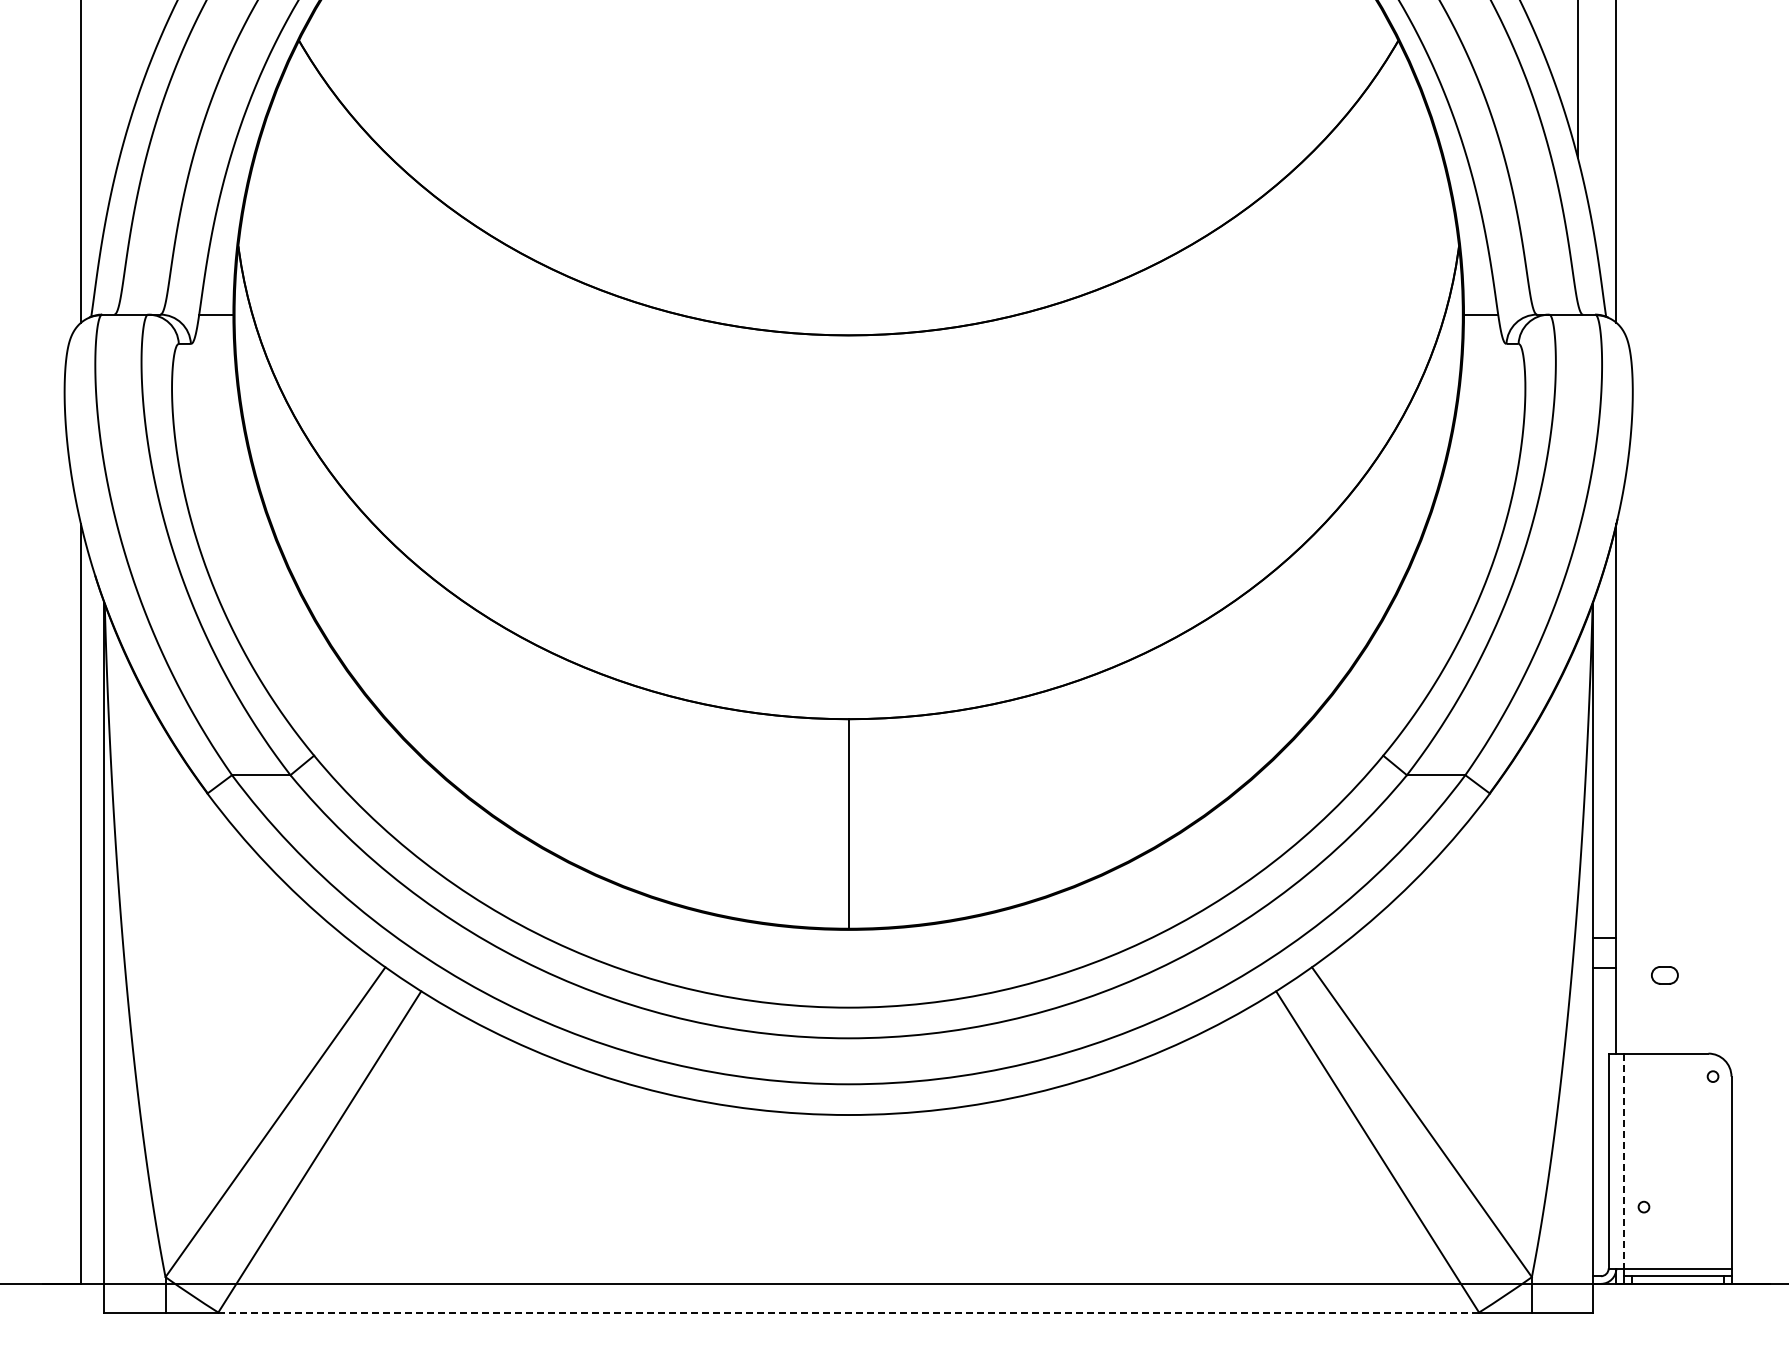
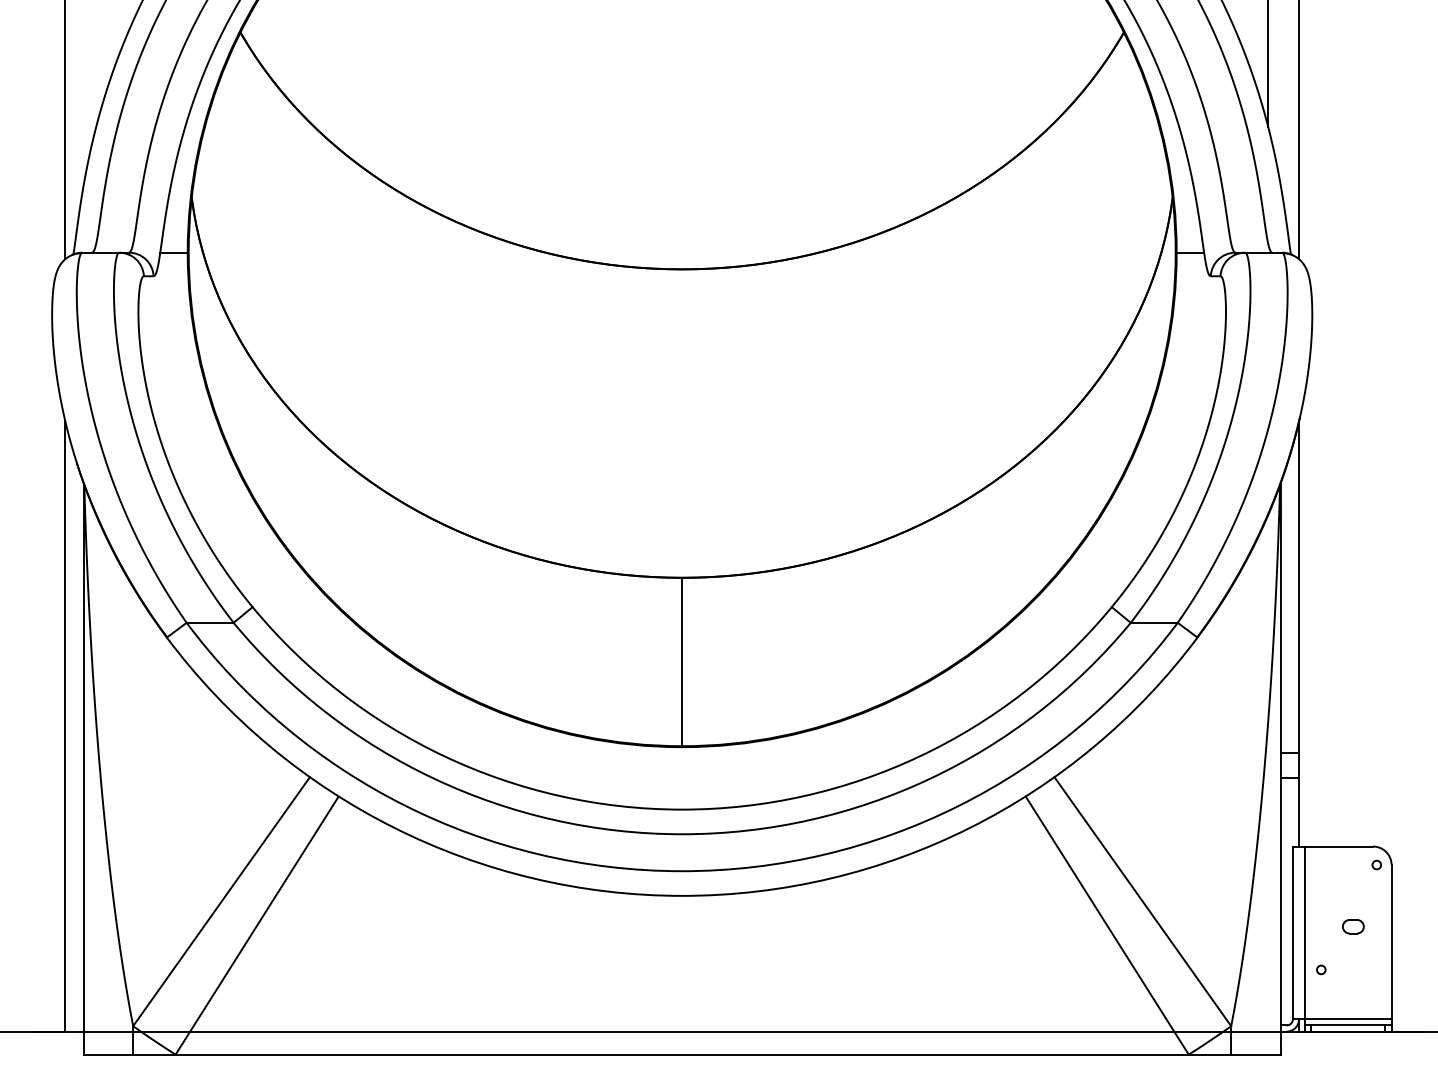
part: (1664, 975) -> (1353, 926), moved
line: (1624, 1161) -> (1305, 933), dashed -> solid
line: (849, 1312) -> (682, 1054), dashed -> solid

